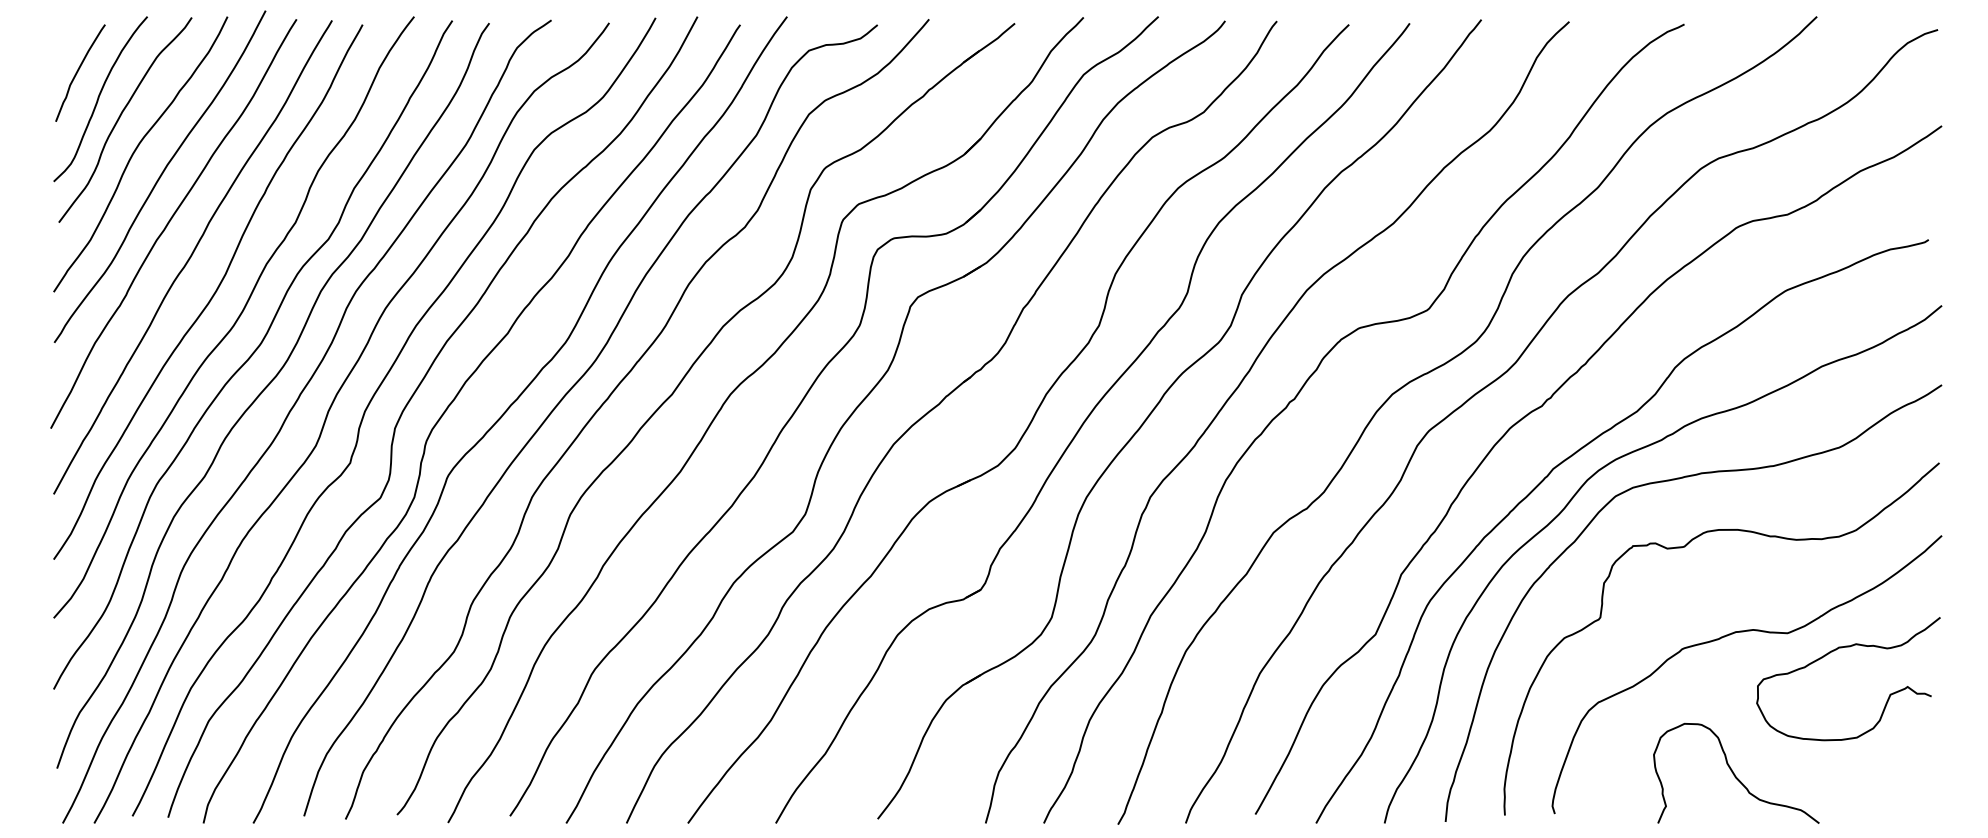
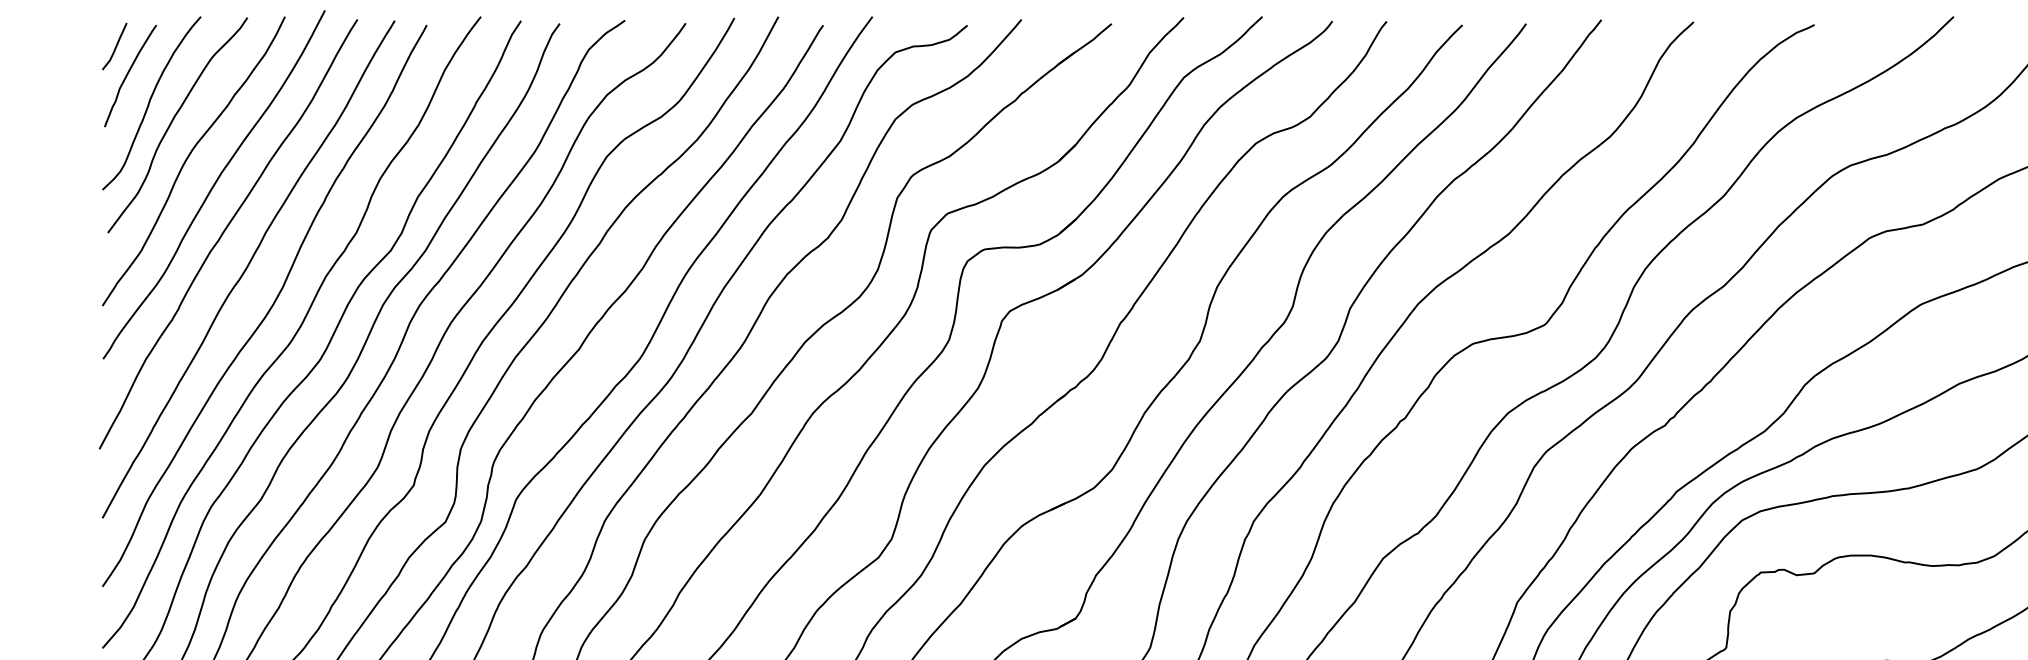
curve: (66, 44) -> (115, 45), added

